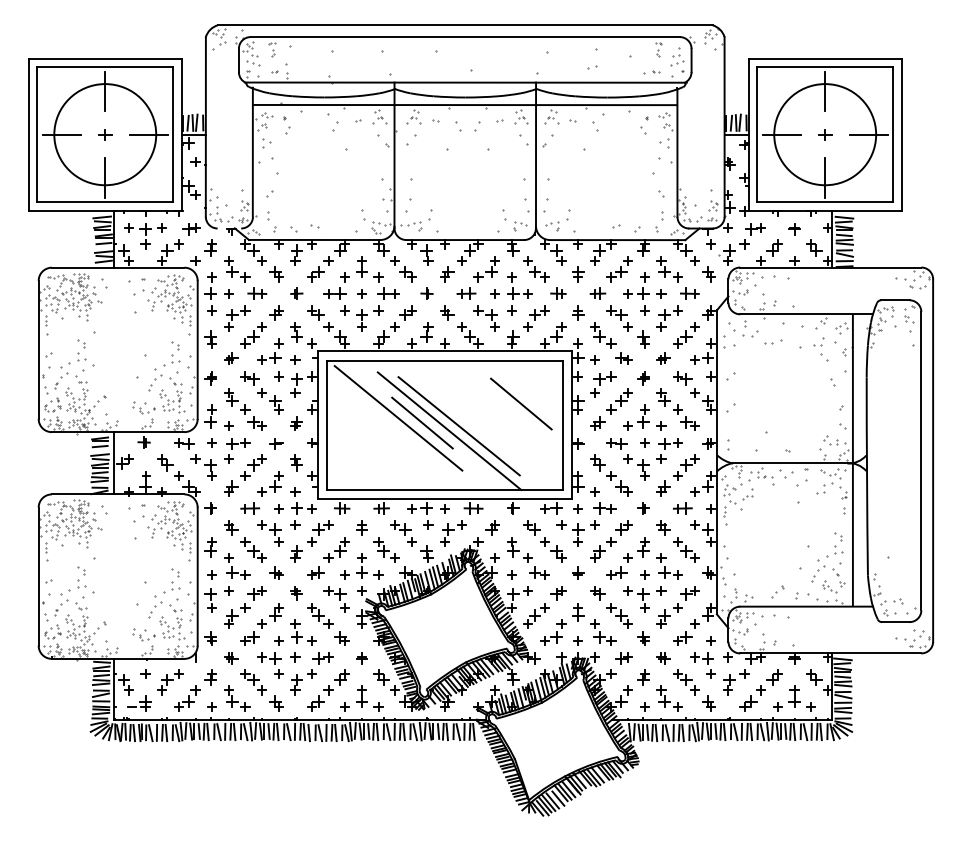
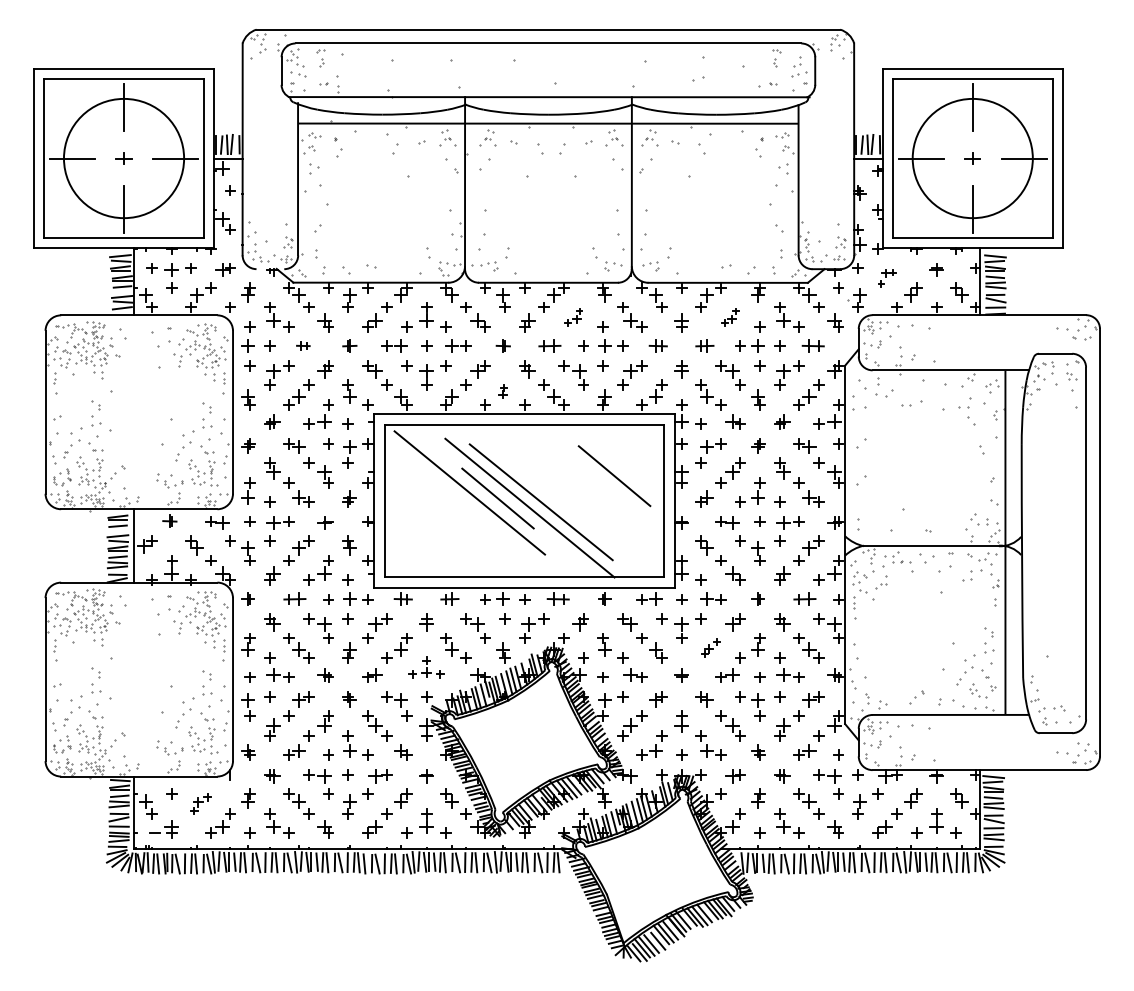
part: (752, 236) -> (887, 278), size x0.6
part: (486, 269) -> (573, 317), size x0.6
part: (619, 269) -> (730, 317), size x0.6
part: (257, 293) -> (303, 345), size x0.6
part: (426, 332) -> (502, 391), size x0.6
part: (603, 549) -> (711, 647), size x0.6
part: (361, 566) -> (426, 667), size x0.7
part: (170, 682) -> (200, 804), size x0.7

